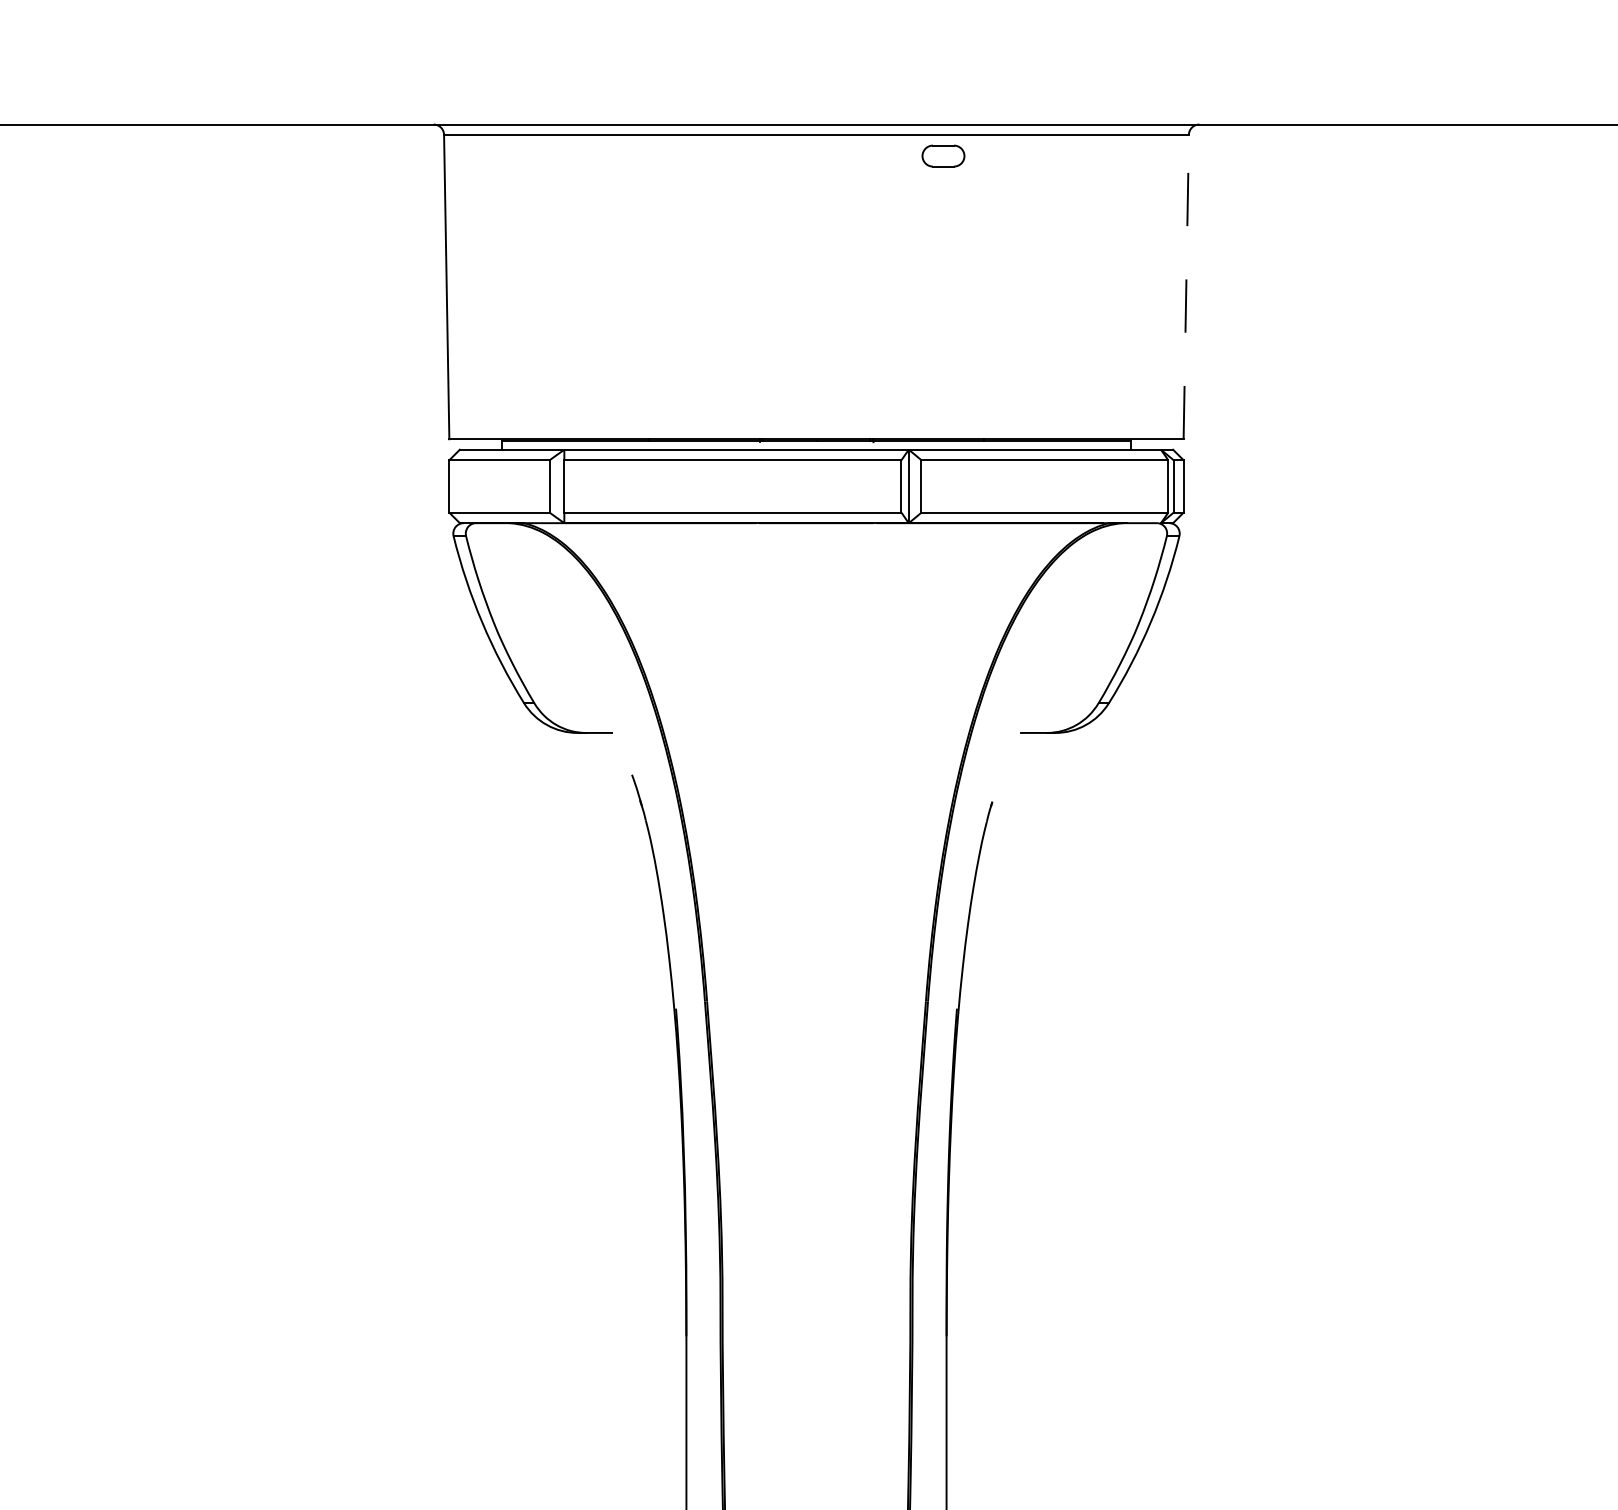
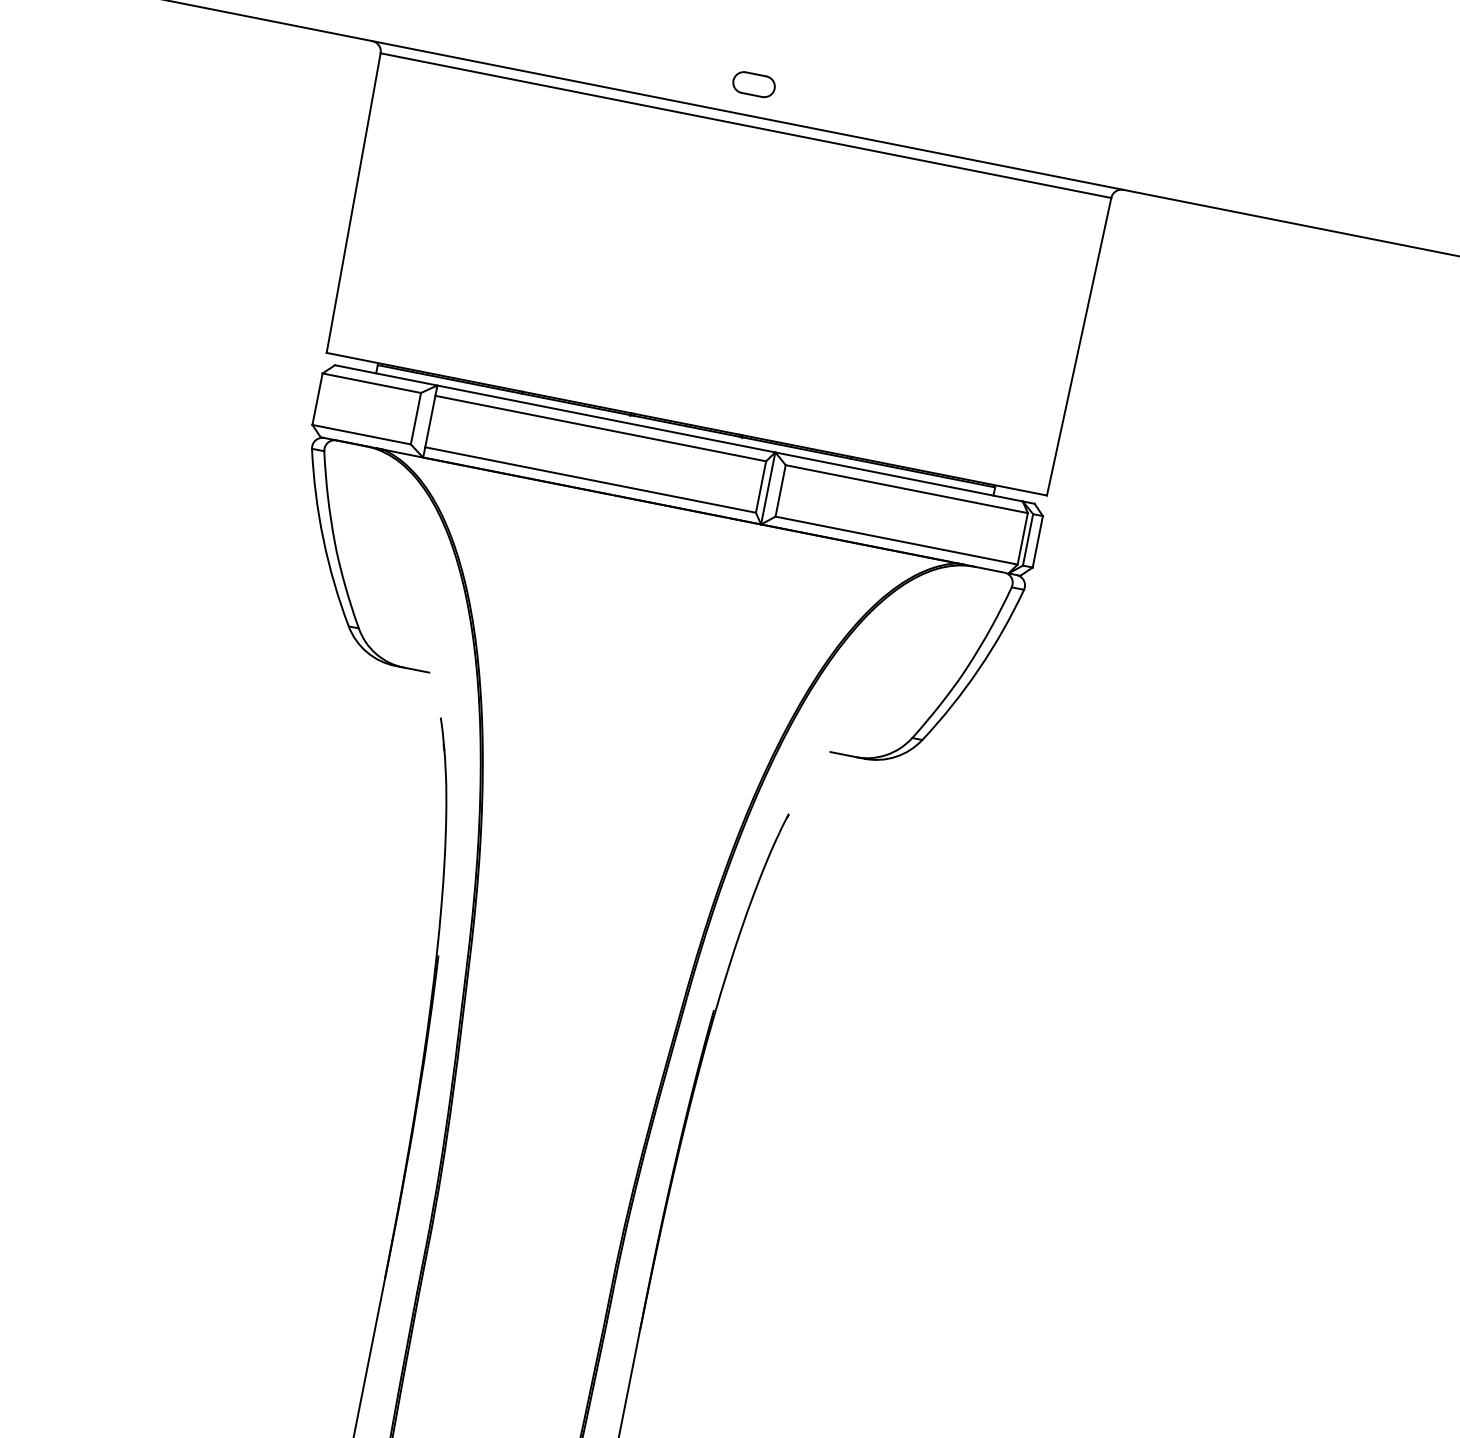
part: (943, 155) -> (754, 84), moved
line: (1186, 286) -> (1079, 346), dashed -> solid

